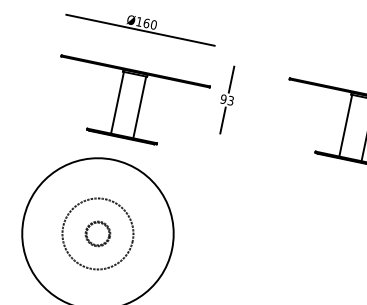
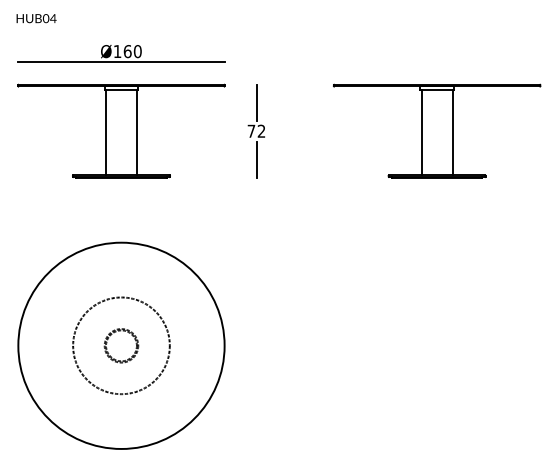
text: (227, 99) -> (256, 130), 93 -> 72
part: (128, 103) -> (121, 130), moved

